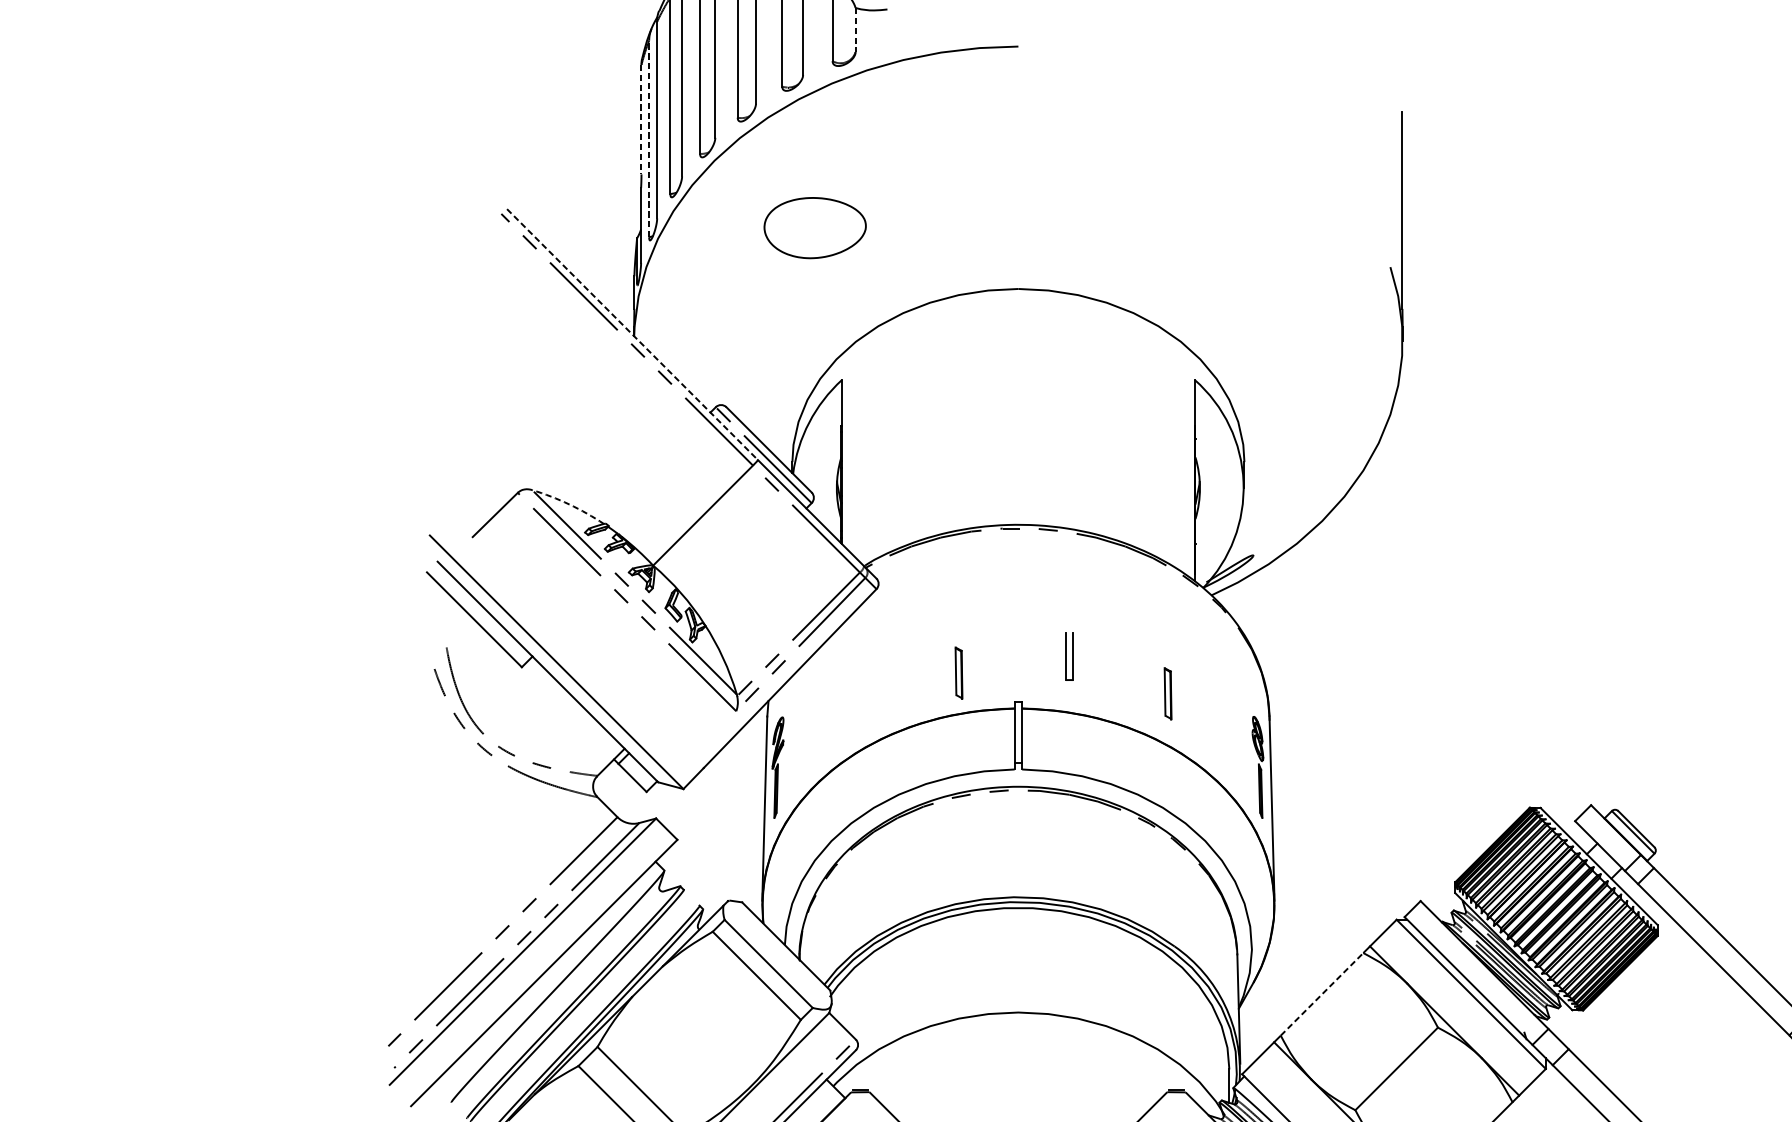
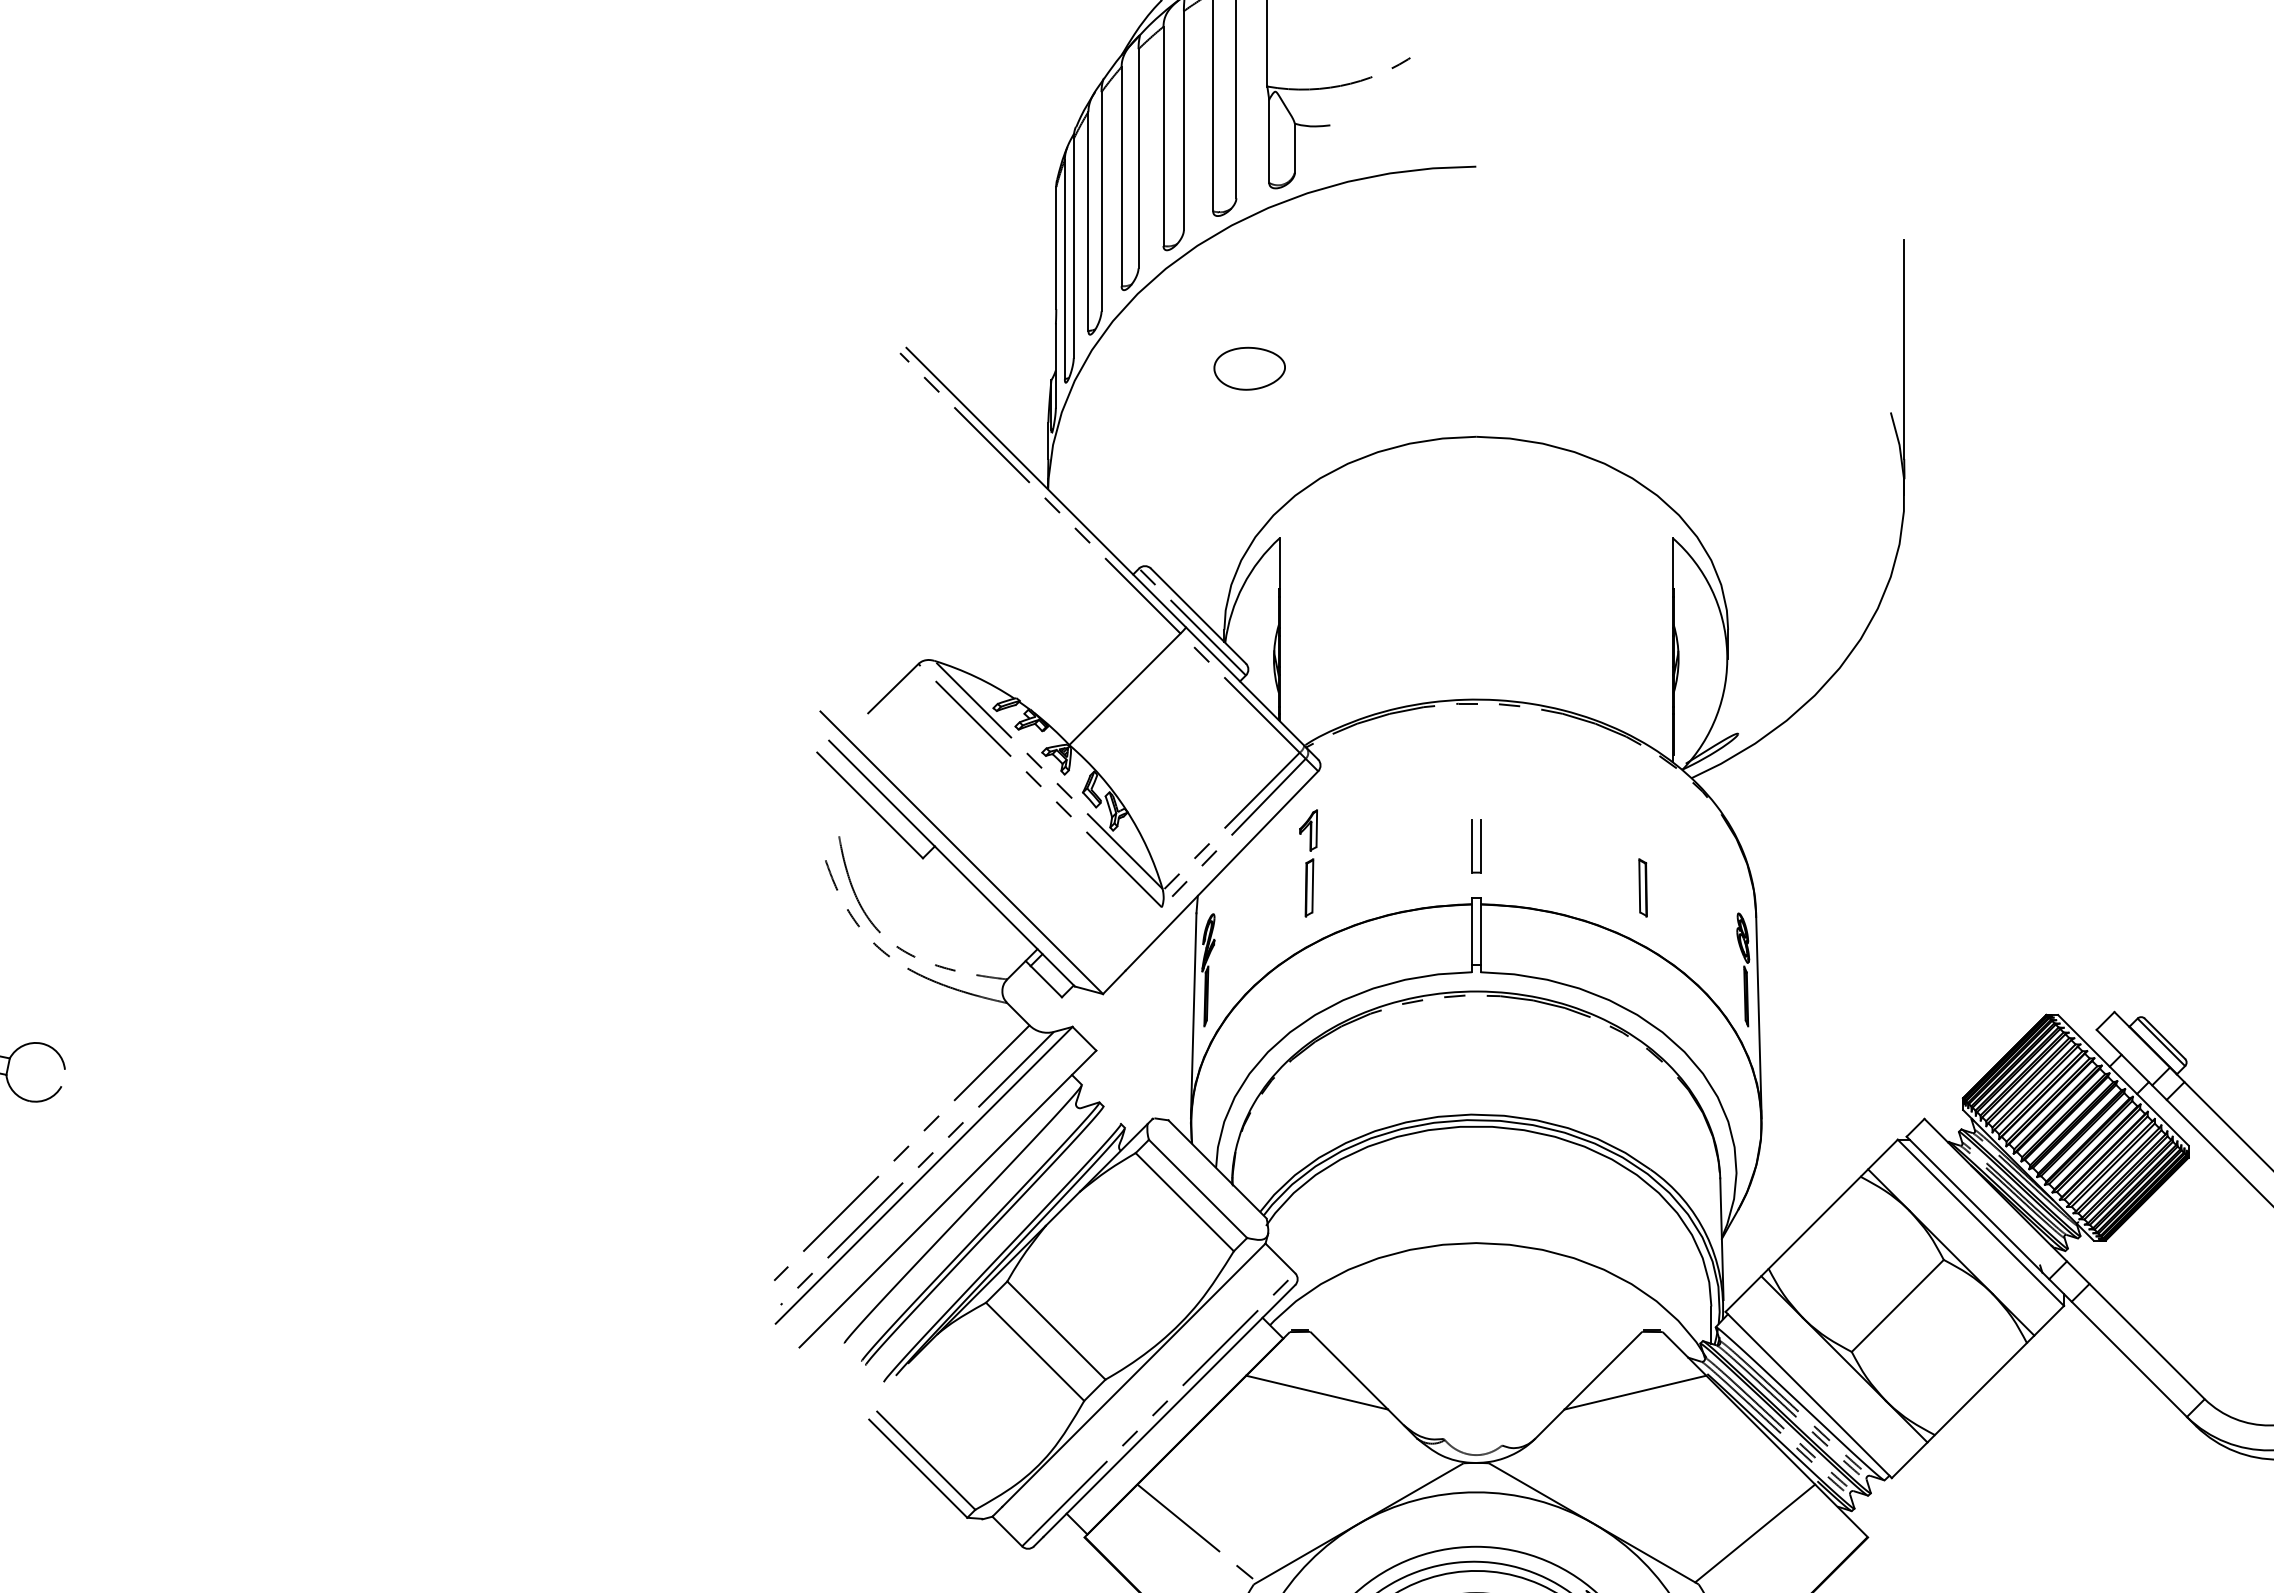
line: (855, 30) -> (1294, 148), dashed -> solid
line: (641, 119) -> (1056, 248), dashed -> solid
line: (648, 138) -> (1064, 269), dashed -> solid
part: (814, 227) -> (1249, 368), size x0.62
line: (632, 334) -> (1046, 487), dashed -> solid
arc: (568, 504) -> (975, 676), dashed -> solid
part: (1069, 656) -> (1476, 846), moved
part: (867, 671) -> (1308, 863), added
part: (958, 672) -> (1409, 864), removed
line: (1322, 994) -> (1815, 1222), dashed -> solid

